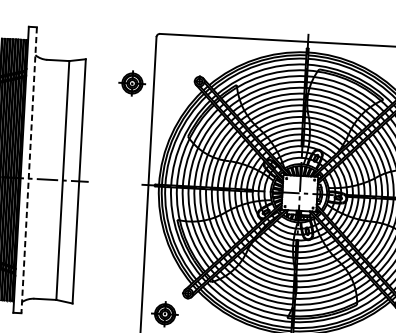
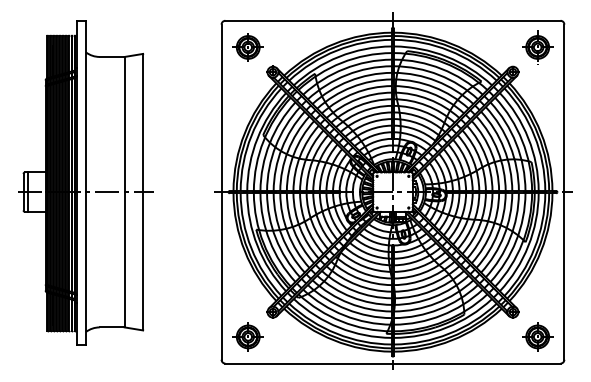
part: (131, 83) -> (247, 47), moved
line: (29, 170) -> (86, 182), dashed -> solid

